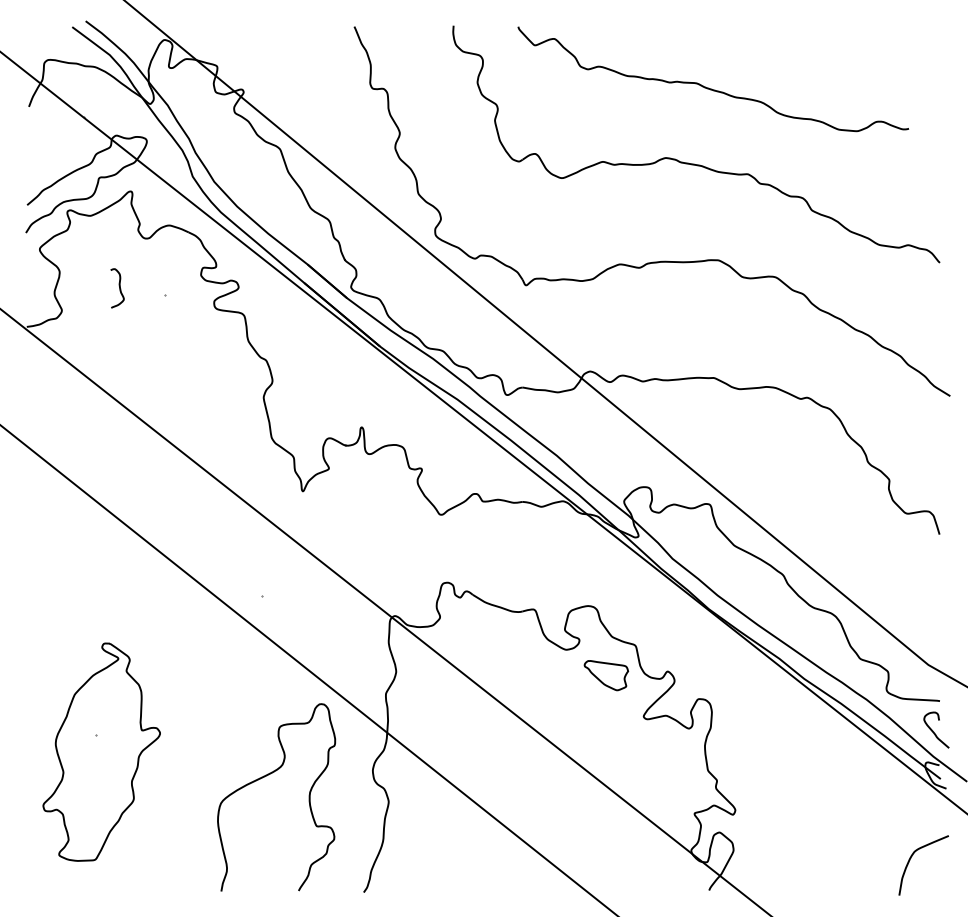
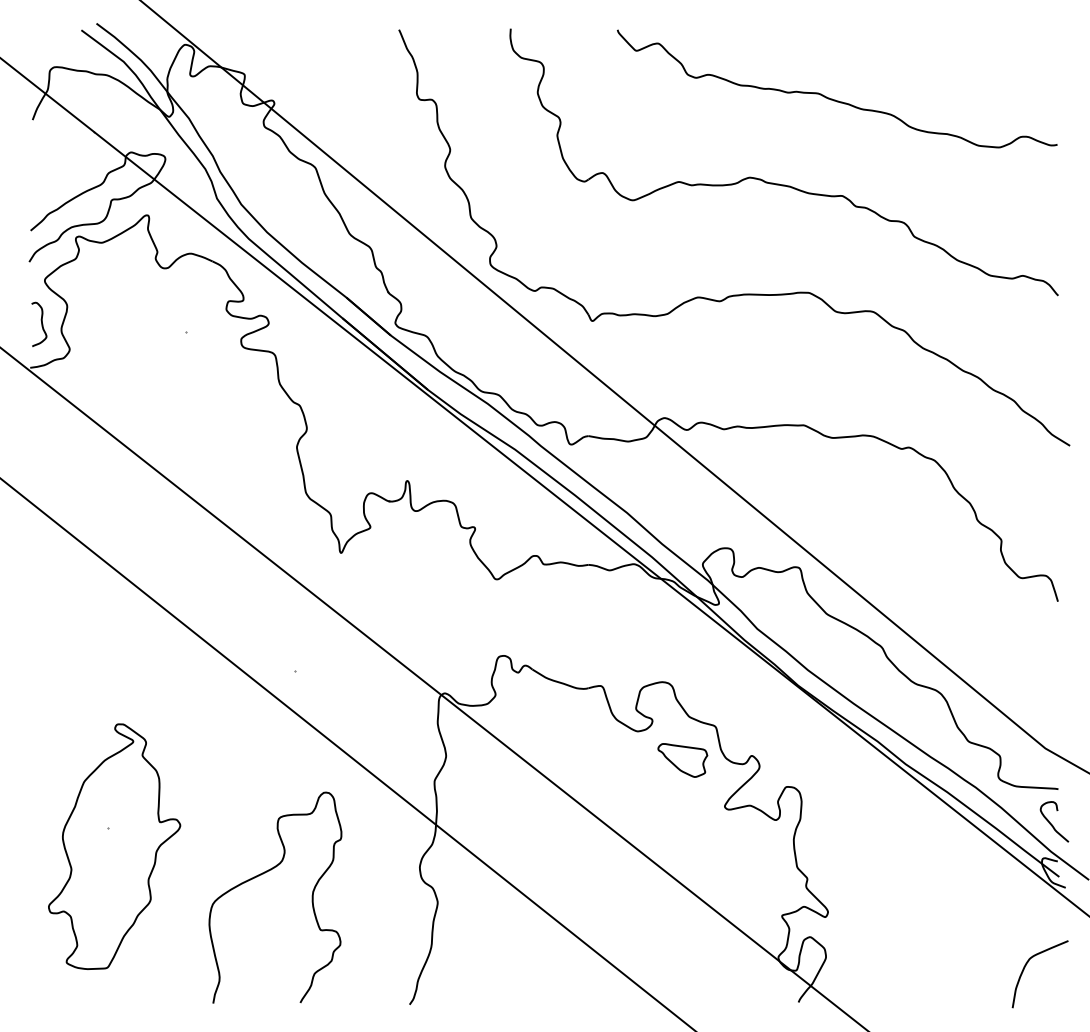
curve: (709, 87) -> (832, 98), moved
curve: (119, 288) -> (41, 324), moved
curve: (265, 776) -> (263, 874), moved

